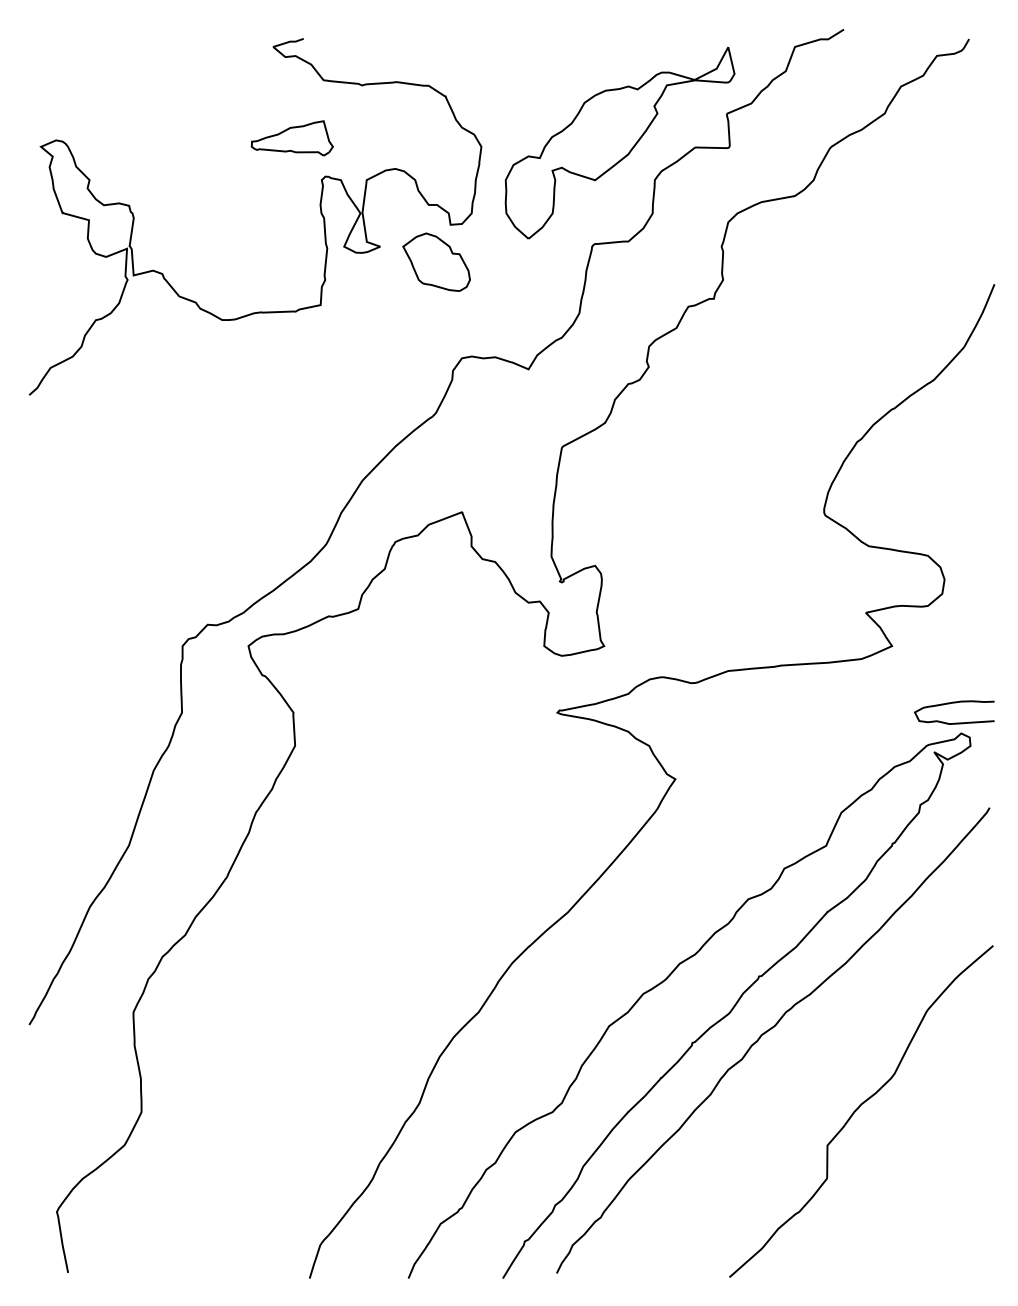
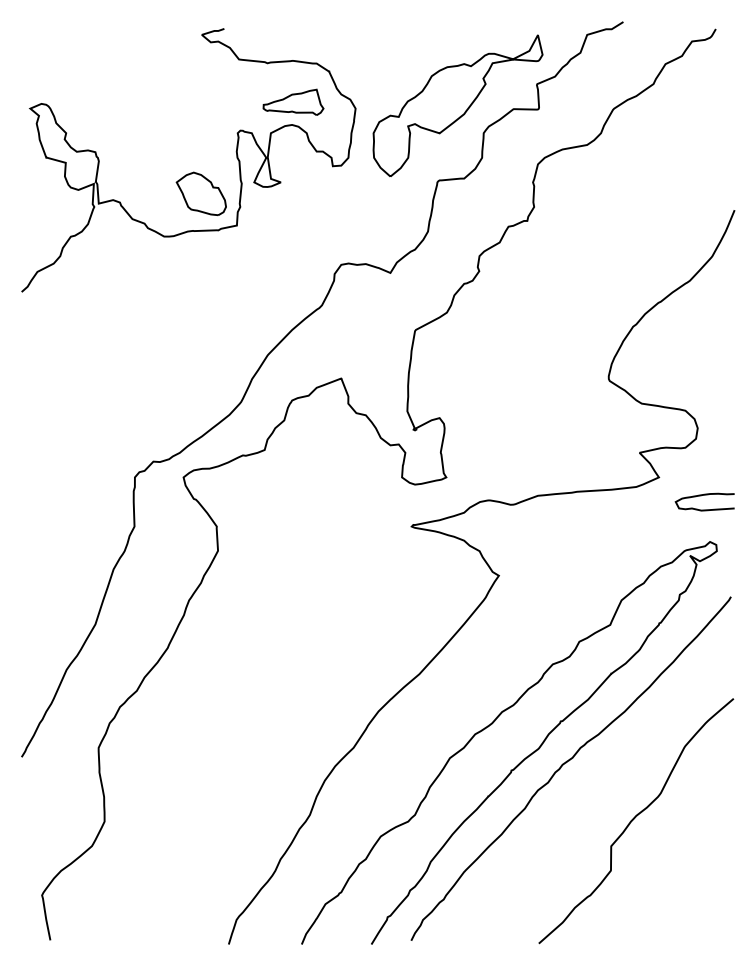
part: (291, 138) -> (292, 102), moved
part: (436, 261) -> (201, 193), moved
curve: (949, 704) -> (701, 496), moved

